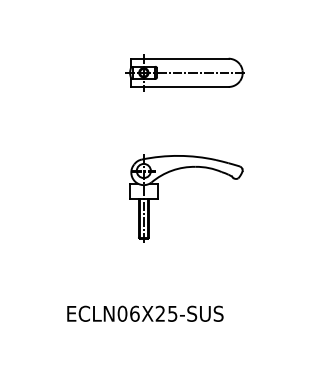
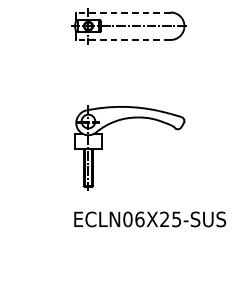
line: (179, 58) -> (123, 12), solid -> dashed
line: (179, 86) -> (123, 39), solid -> dashed
text: (145, 313) -> (150, 219), moved

